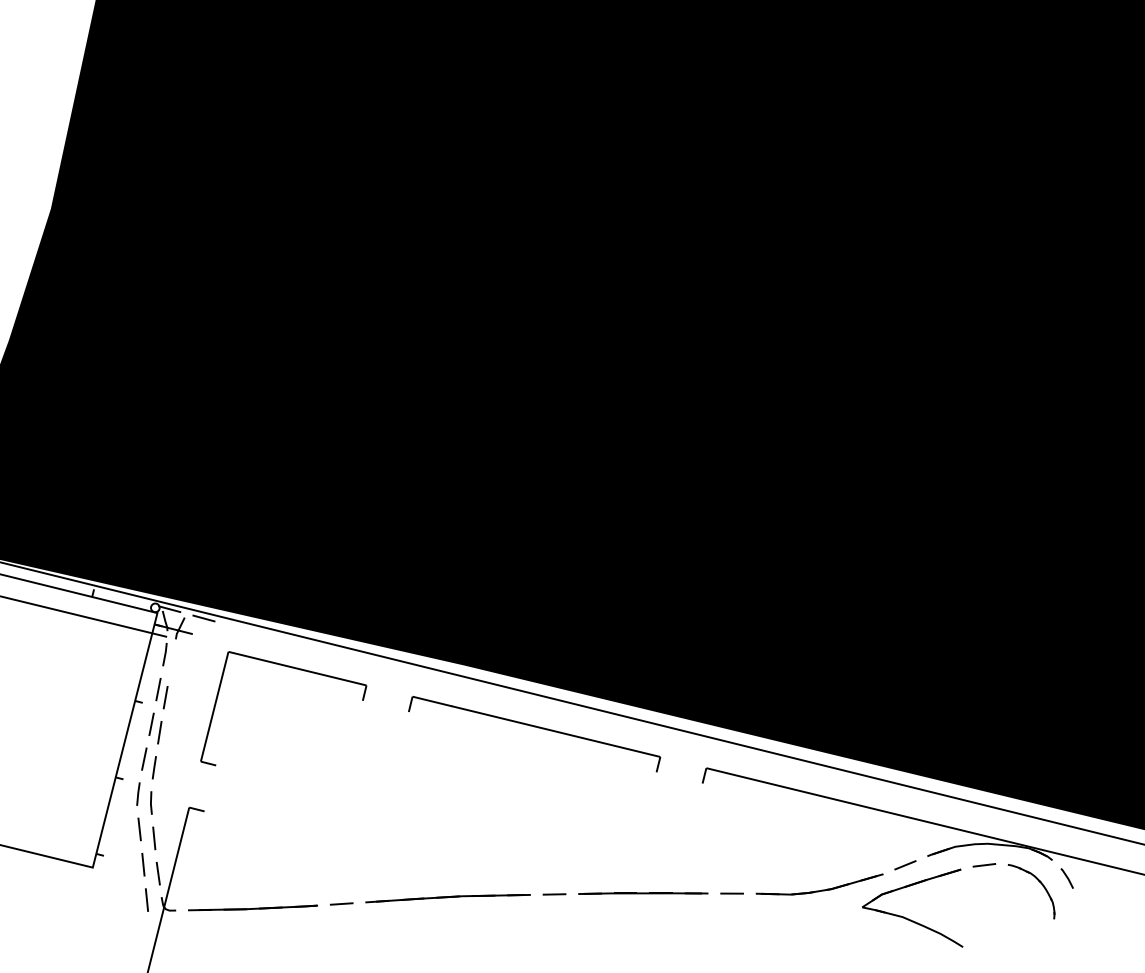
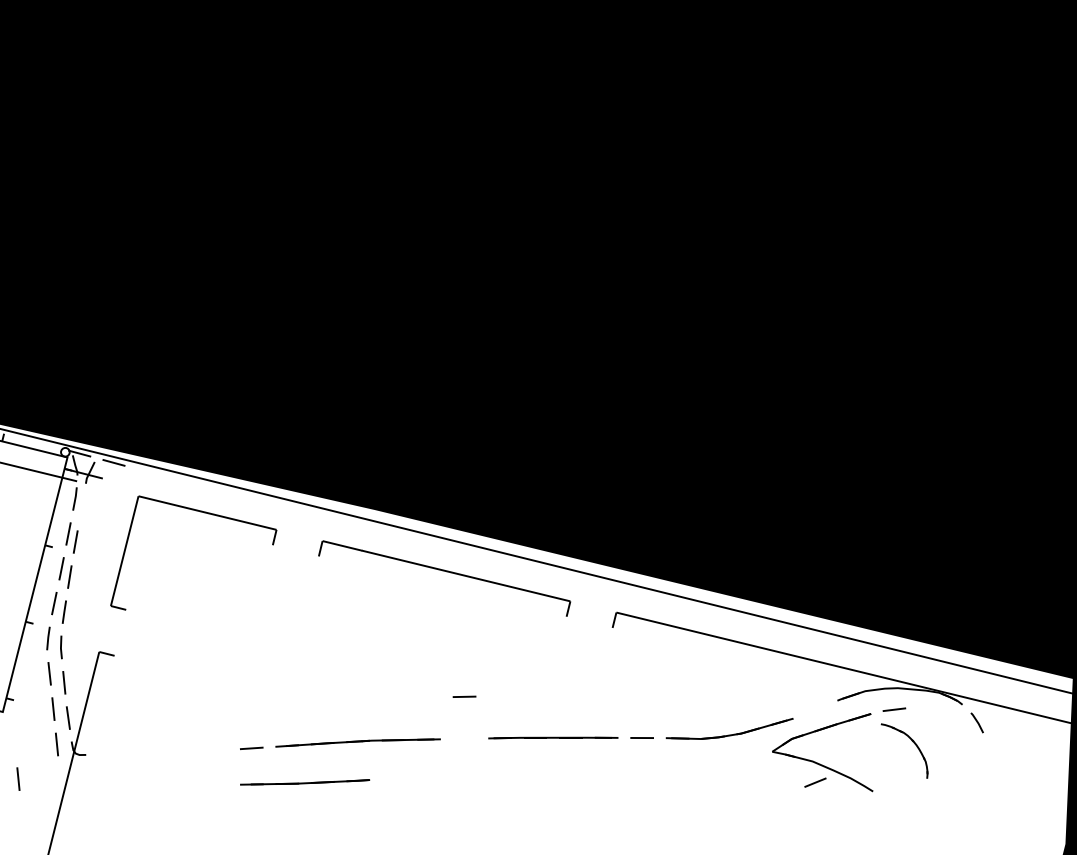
line: (905, 865) -> (815, 782), moved
part: (1039, 882) -> (912, 741), moved
line: (554, 894) -> (464, 696), moved
part: (252, 907) -> (304, 781), moved
line: (108, 934) -> (18, 778), added

